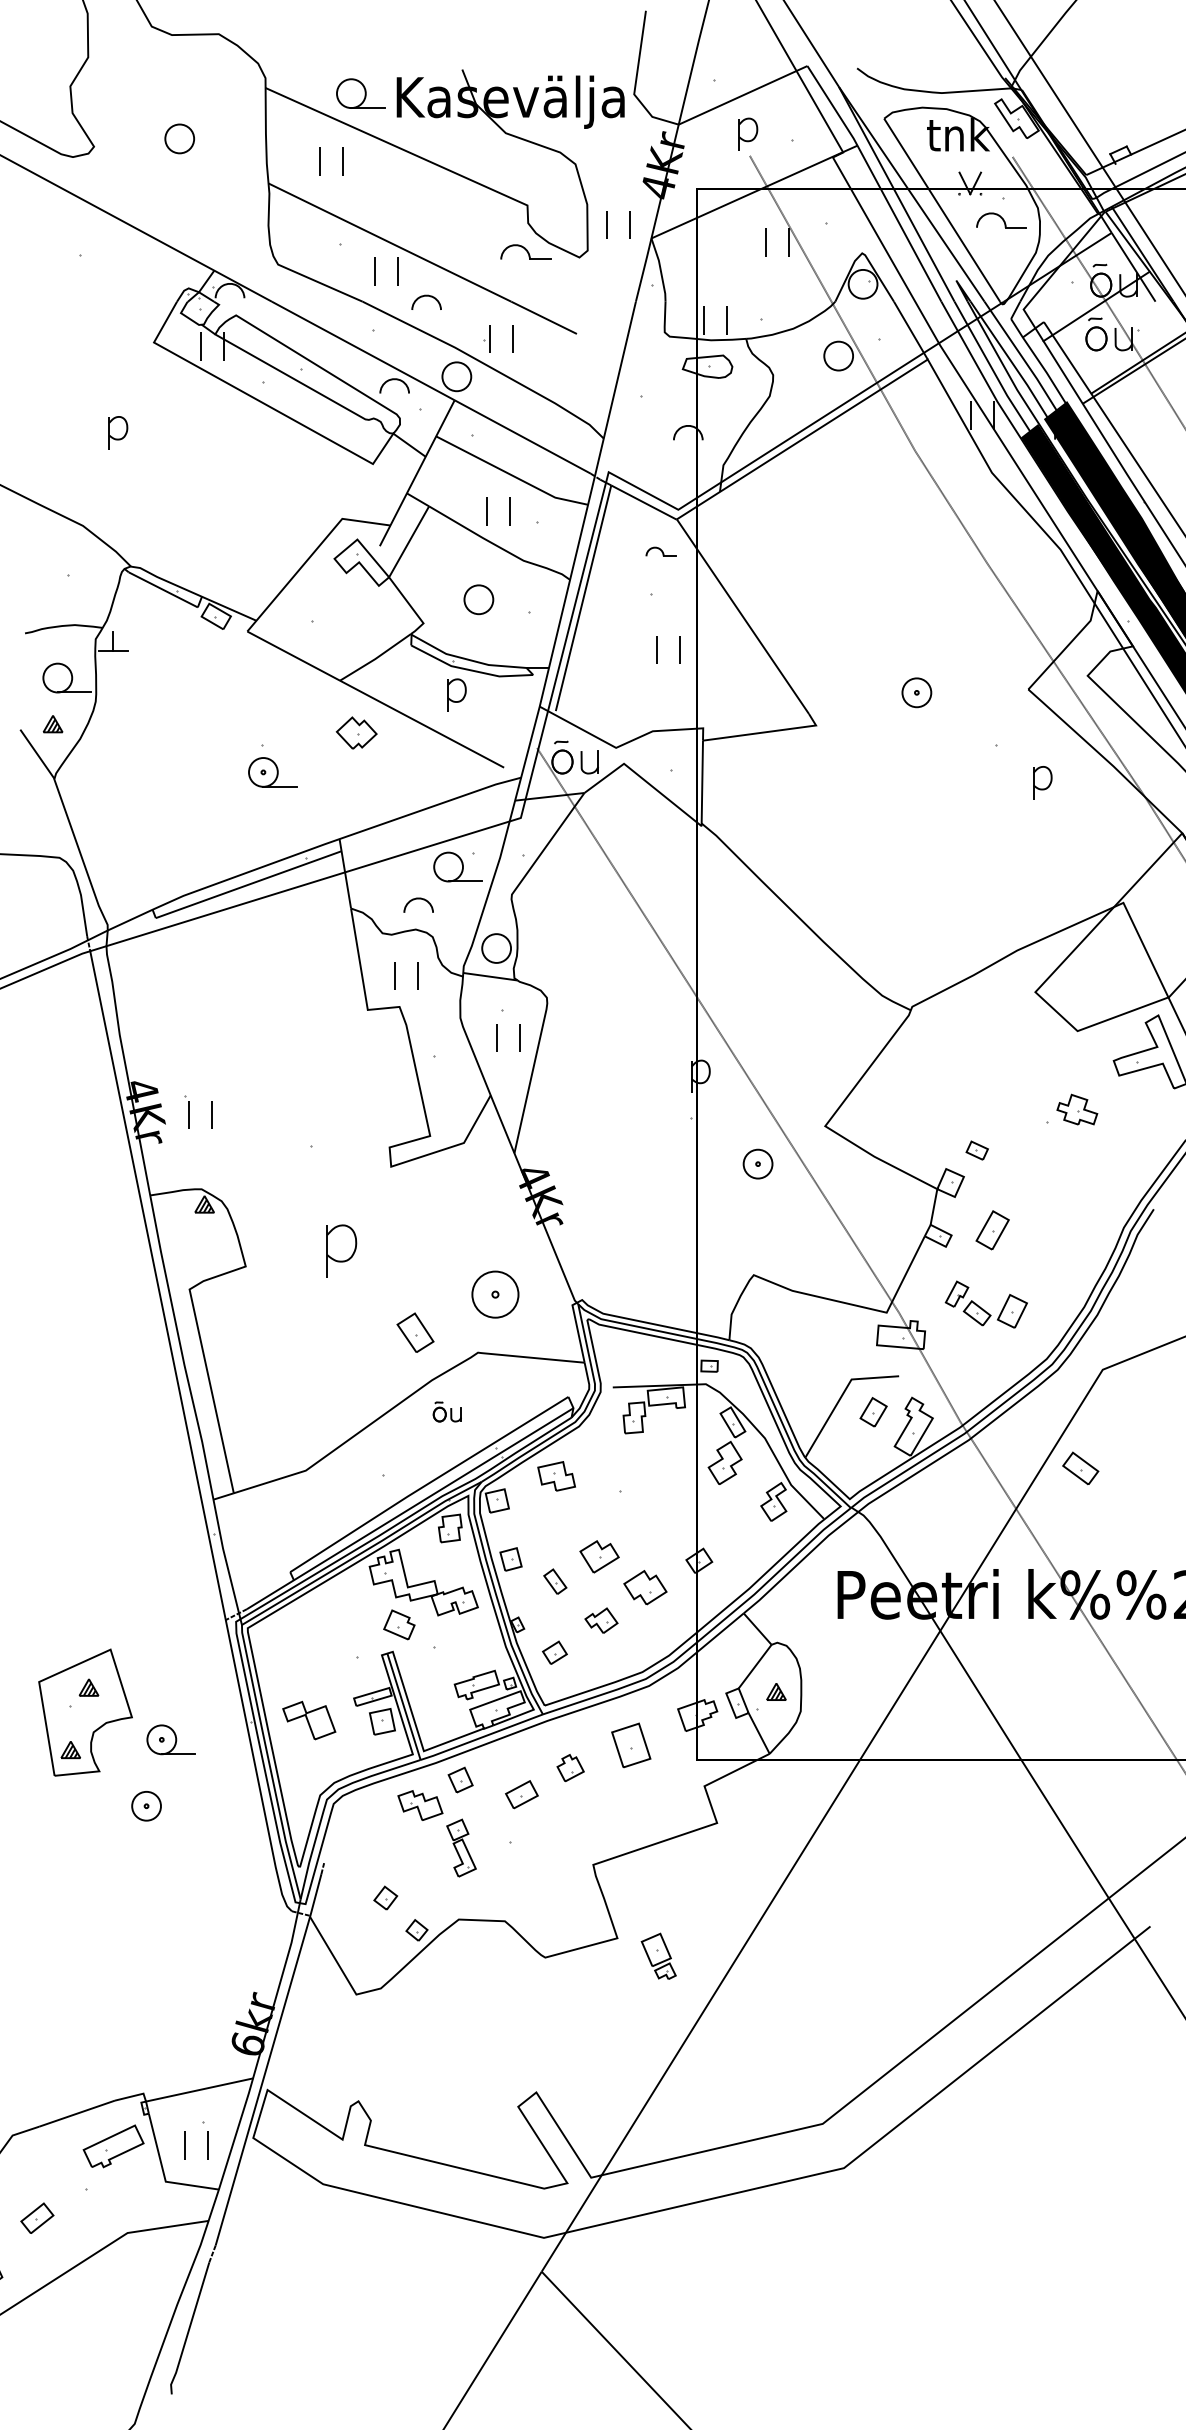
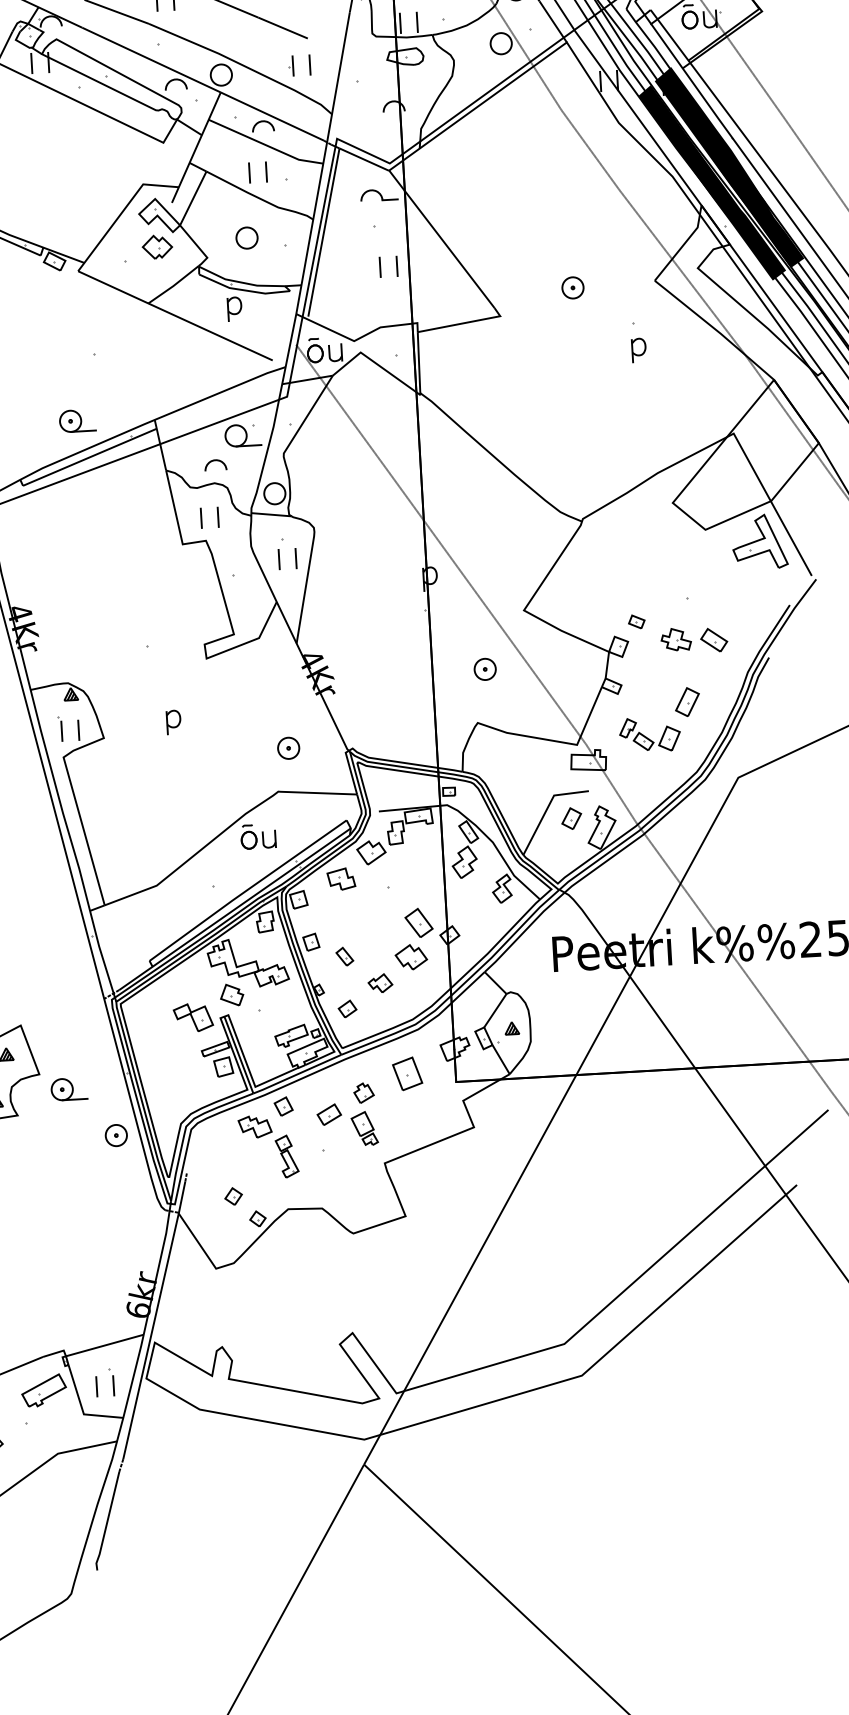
part: (426, 301) -> (263, 125), moved
part: (490, 338) -> (293, 65), moved
part: (660, 551) -> (378, 194), size x1.67
part: (356, 732) -> (157, 246), moved
part: (272, 772) -> (77, 421), moved
part: (1042, 782) -> (639, 350), moved
part: (1077, 1109) -> (676, 639), moved
part: (189, 1111) -> (61, 728), moved
part: (757, 1163) -> (484, 668), moved
part: (992, 1230) -> (687, 702), moved
part: (341, 1250) -> (173, 722), size x0.62
part: (495, 1294) -> (288, 748), size x0.62
part: (415, 1332) -> (419, 922), moved
part: (447, 1411) -> (258, 836), size x1.67
part: (1080, 1468) -> (713, 640), moved
part: (599, 1556) -> (371, 852), moved
part: (309, 1720) -> (193, 1017), moved
part: (146, 1806) -> (116, 1135), moved
part: (658, 1955) -> (364, 1128), moved

